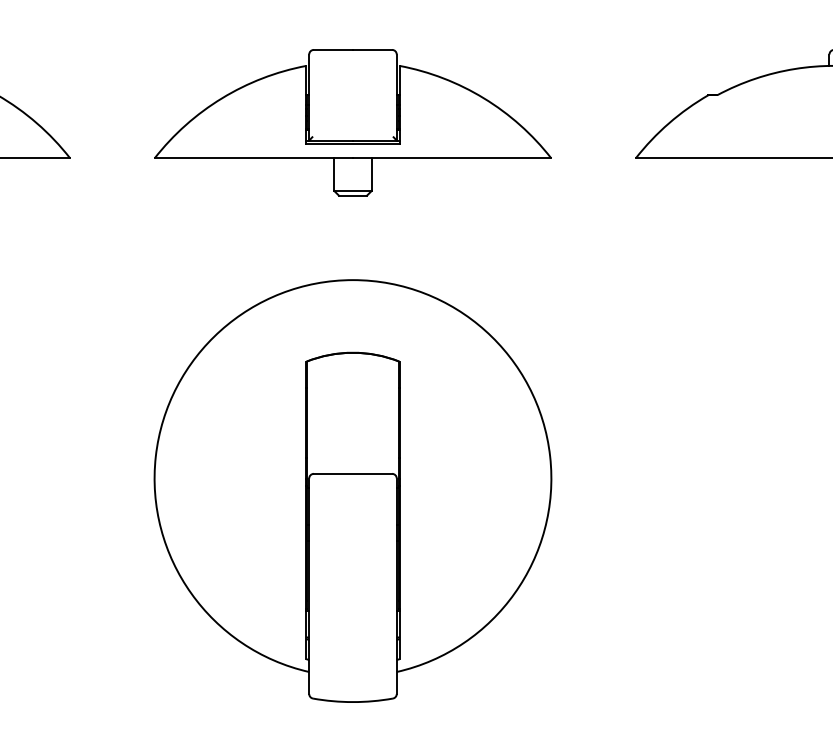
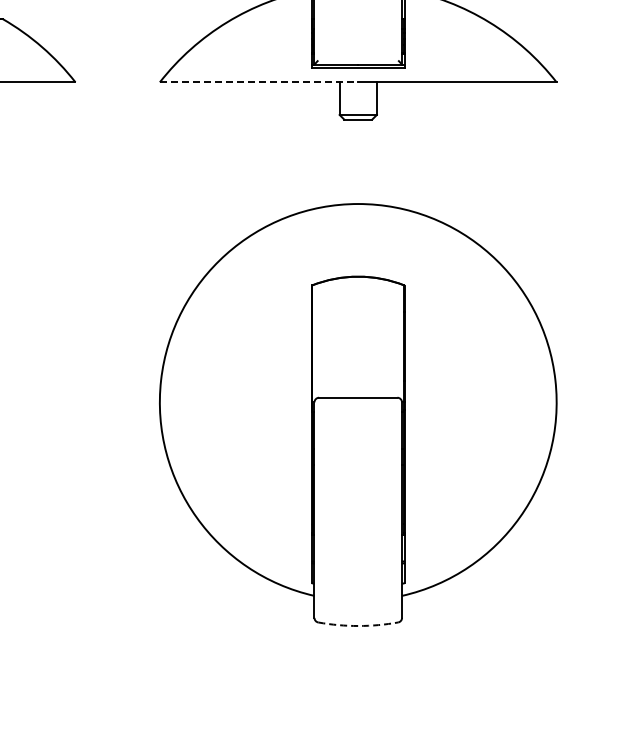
line: (254, 158) -> (259, 82), solid -> dashed
arc: (352, 702) -> (357, 626), solid -> dashed

